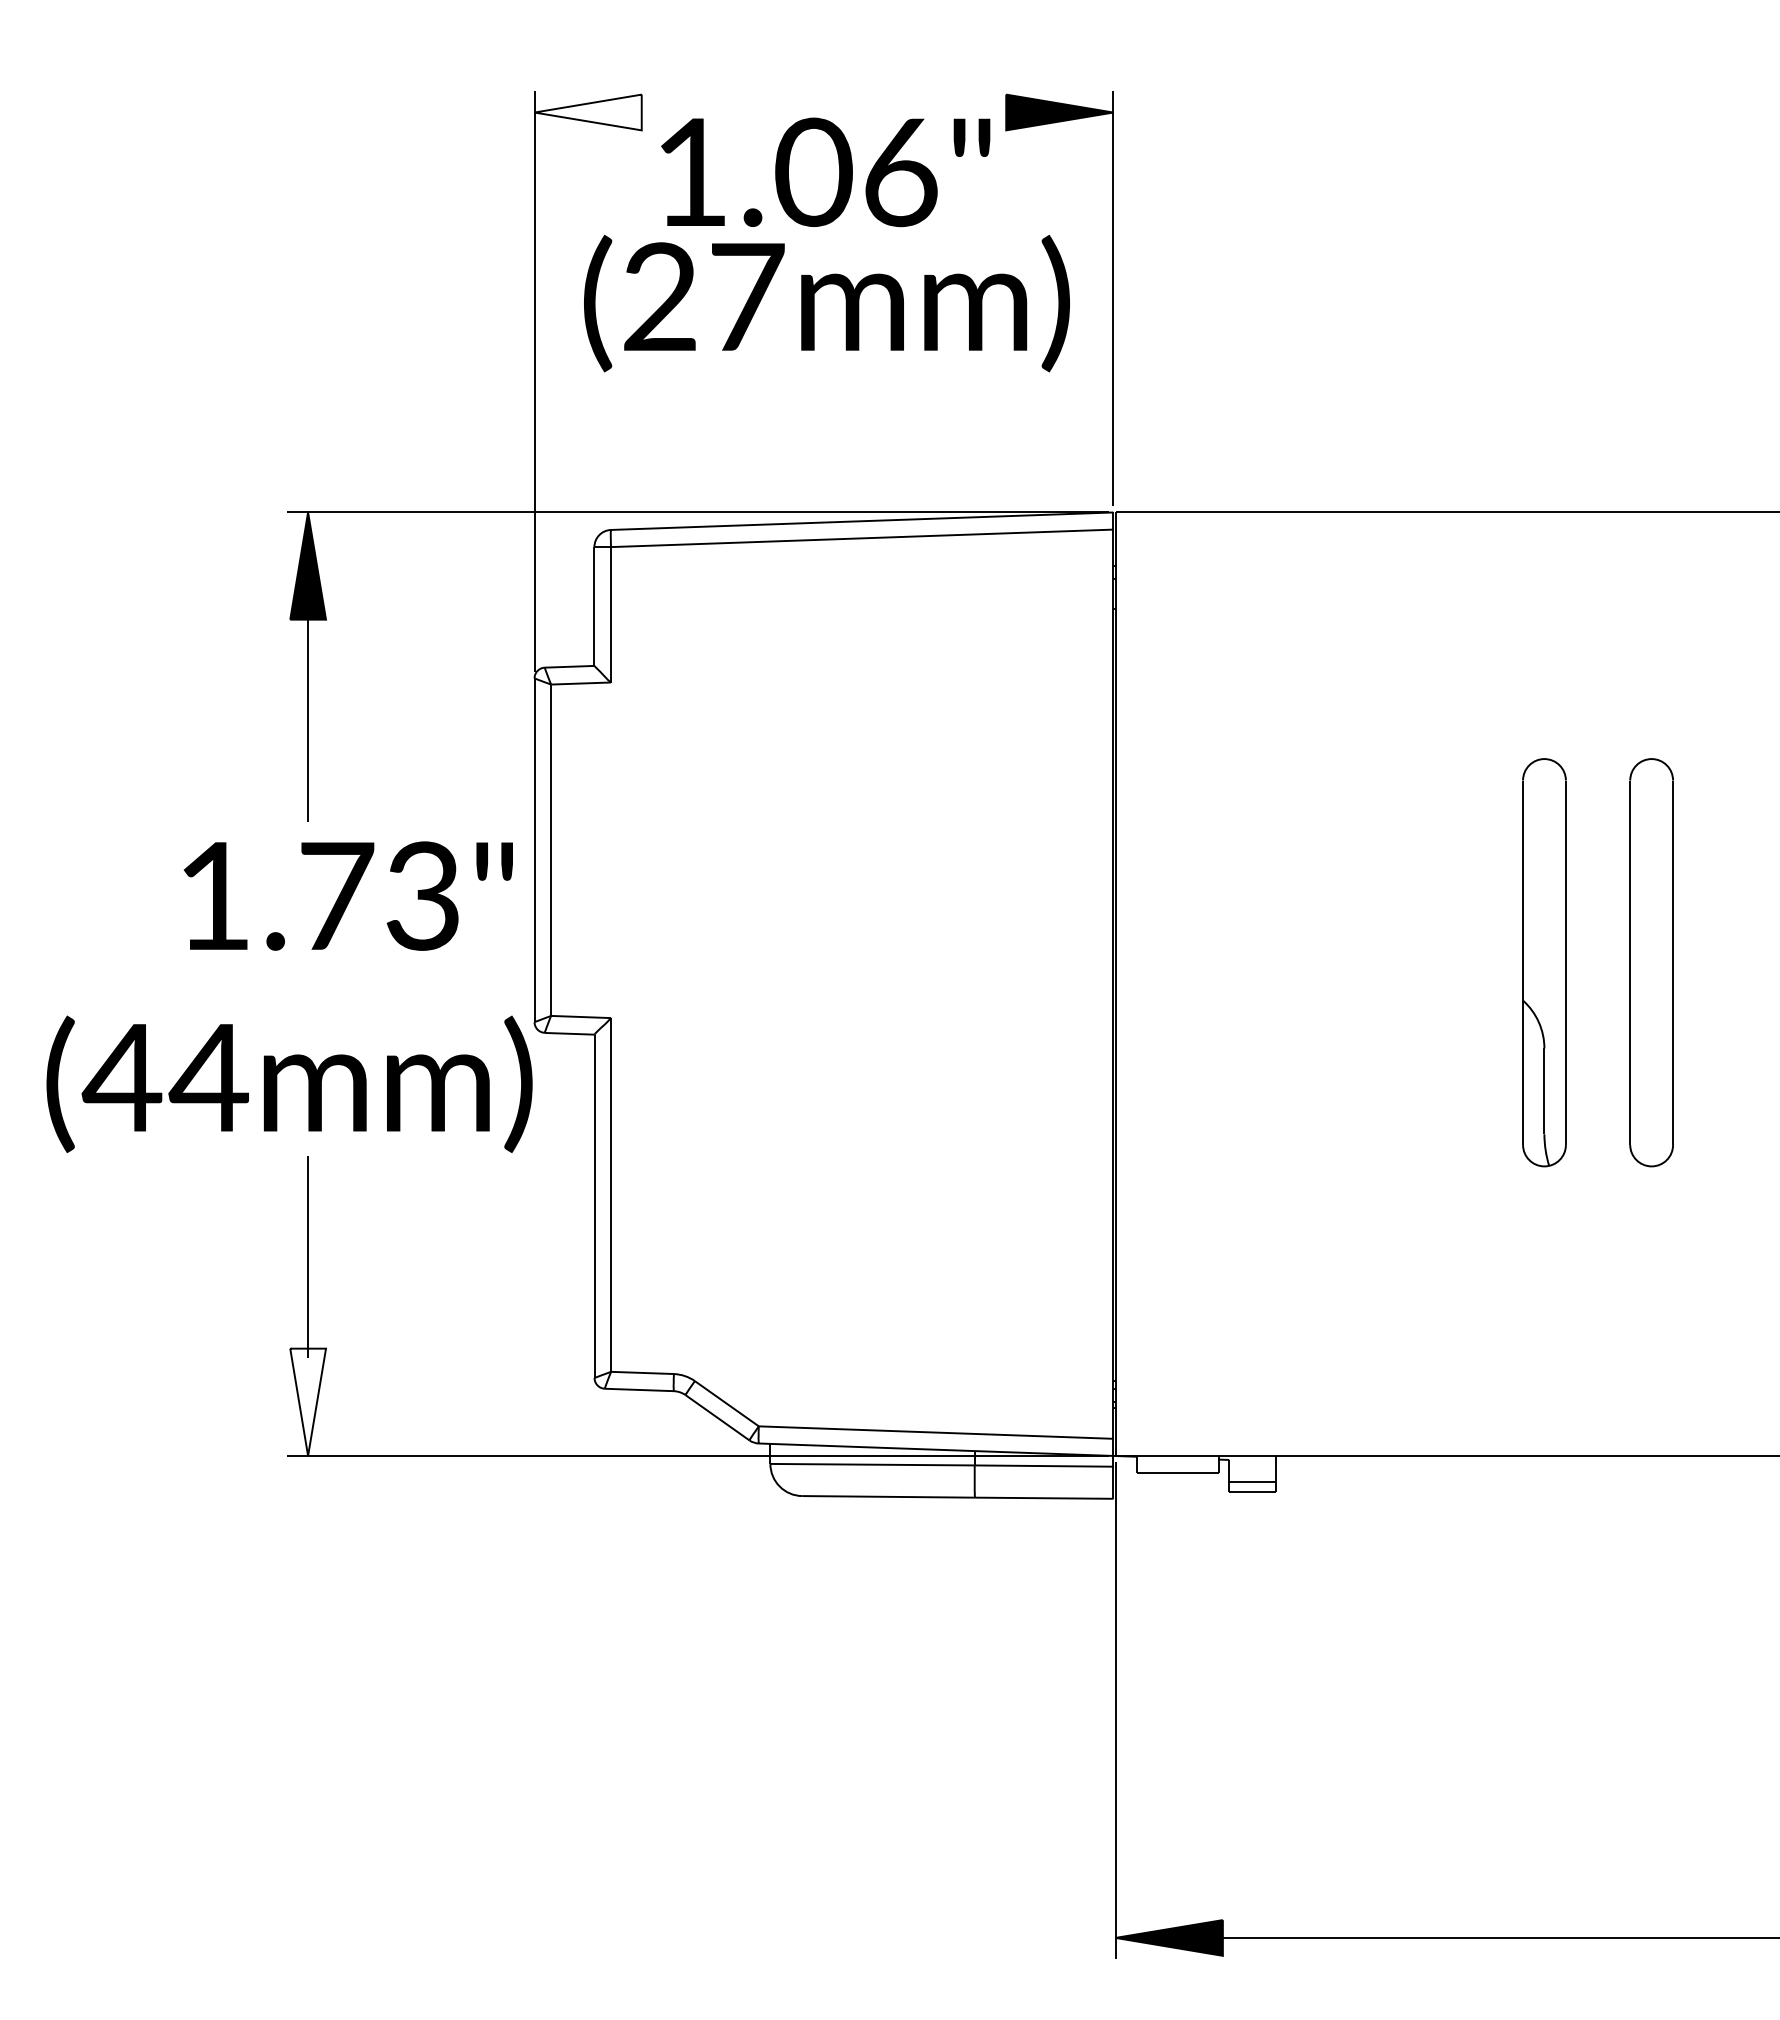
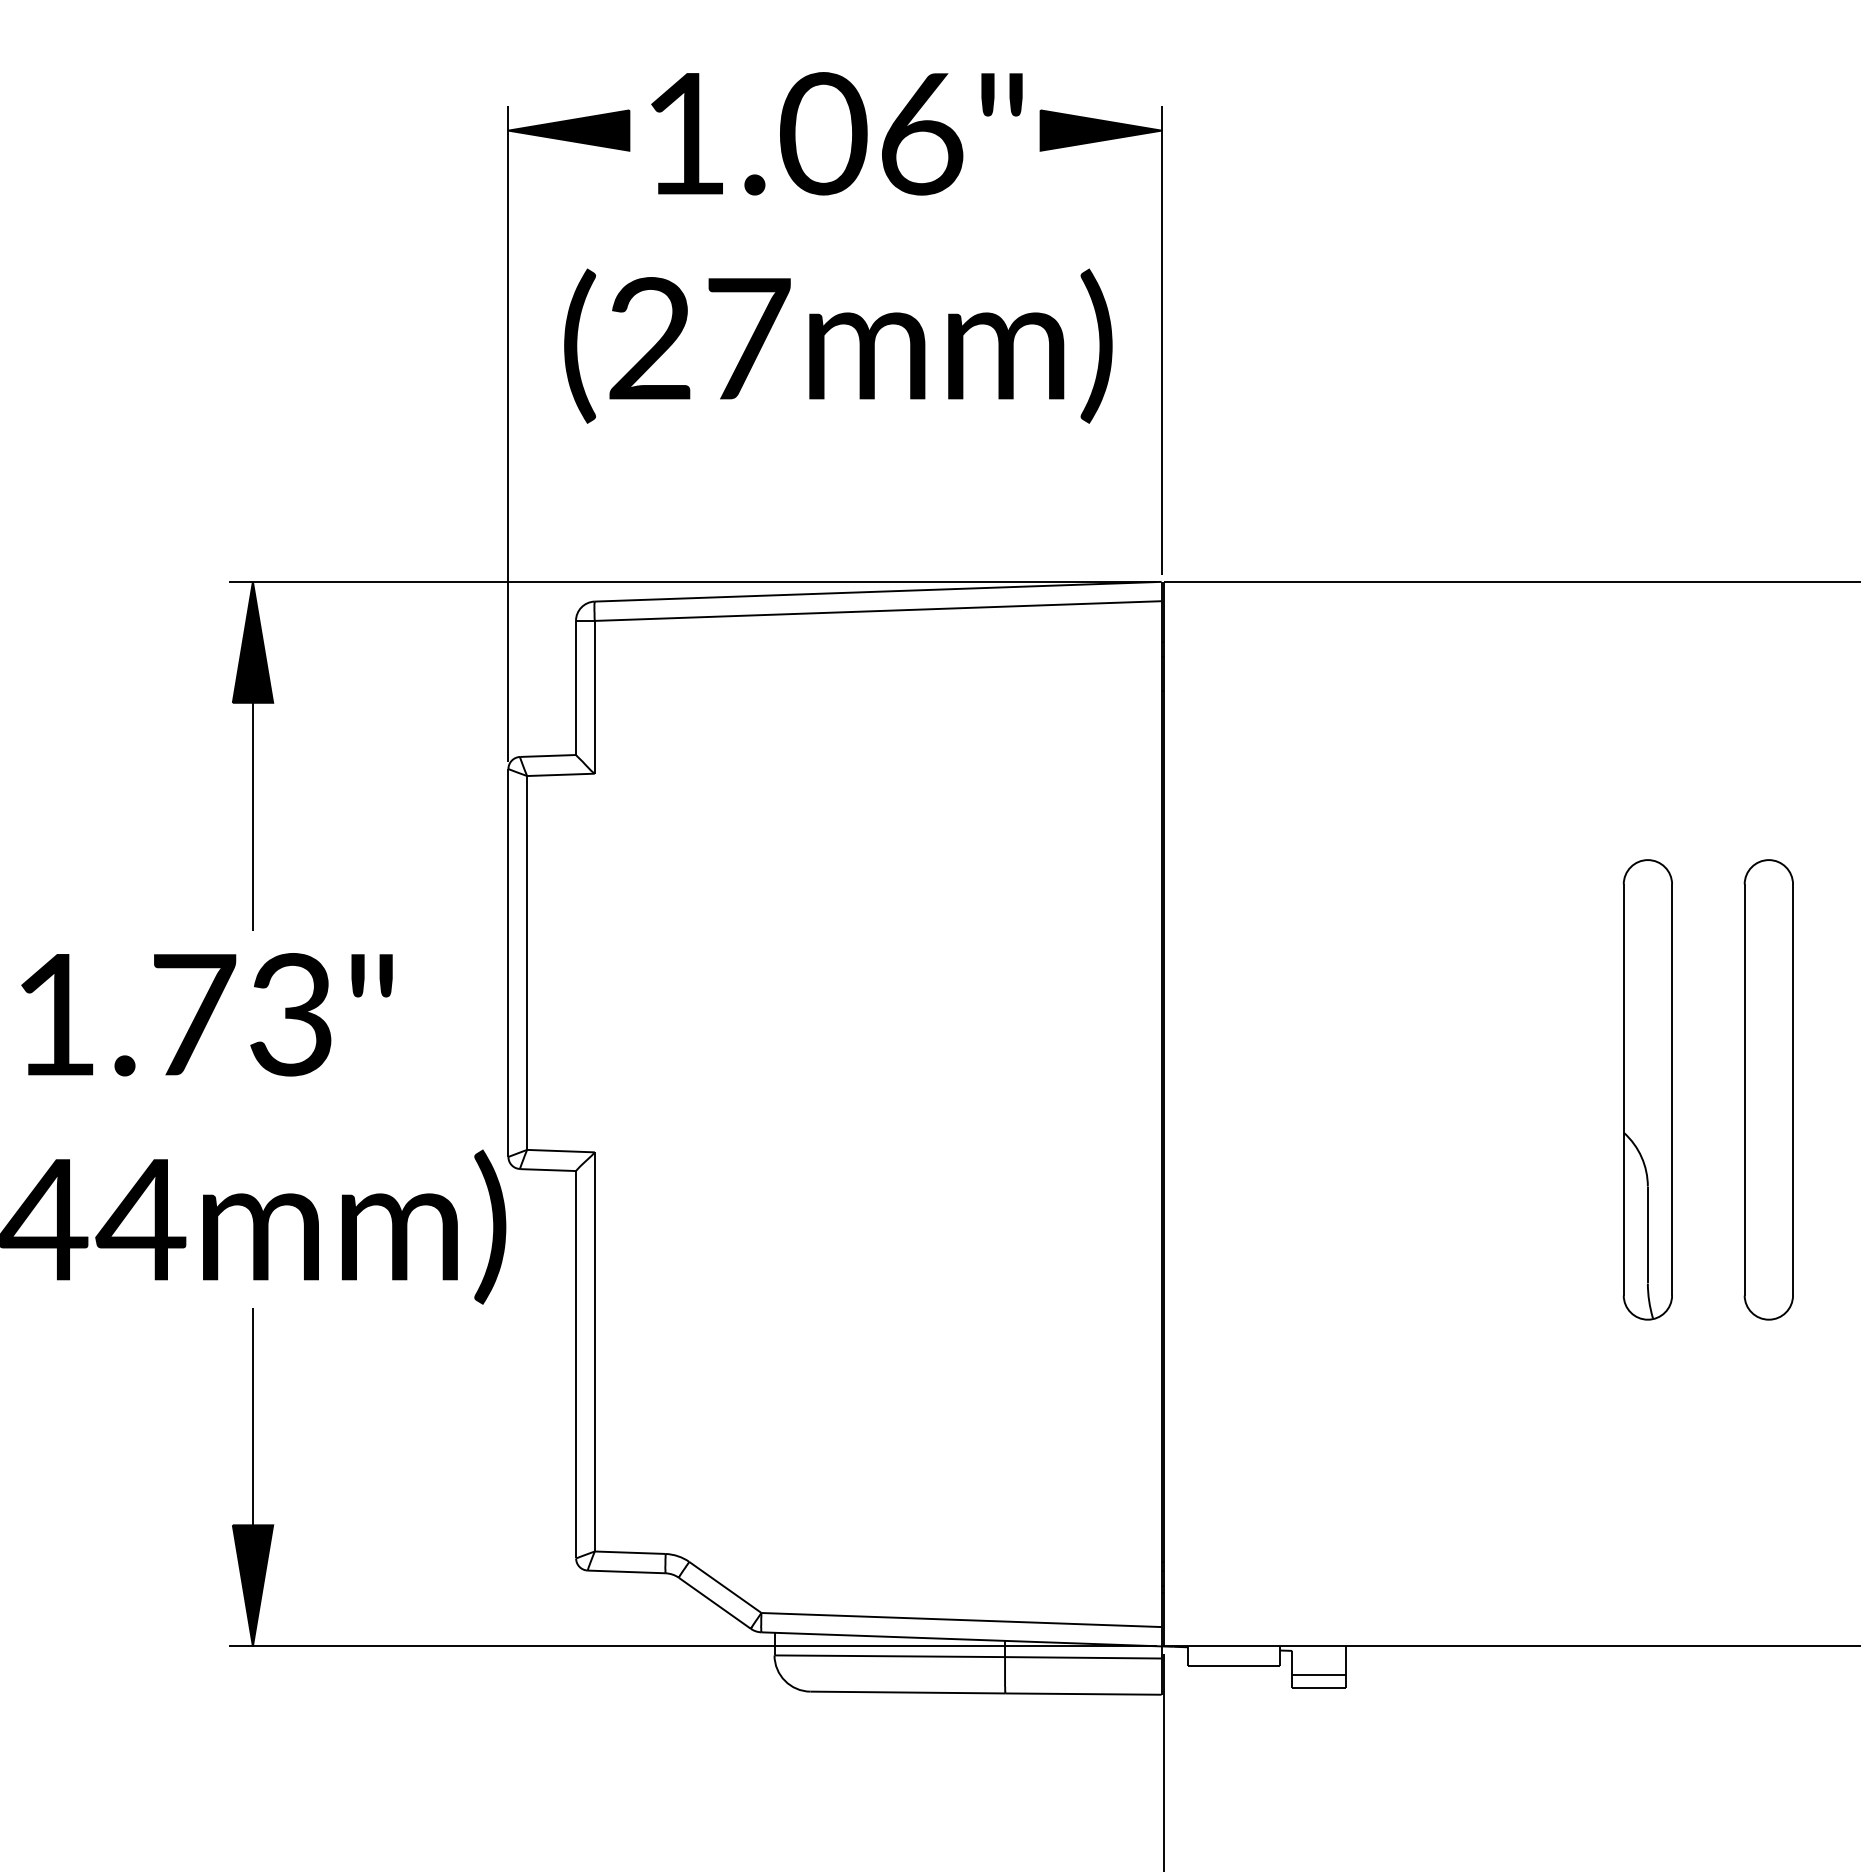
fill: (587, 112) -> (568, 130), added
text: (825, 172) -> (836, 133), moved
text: (348, 895) -> (207, 1014), moved
fill: (308, 1401) -> (253, 1584), added

